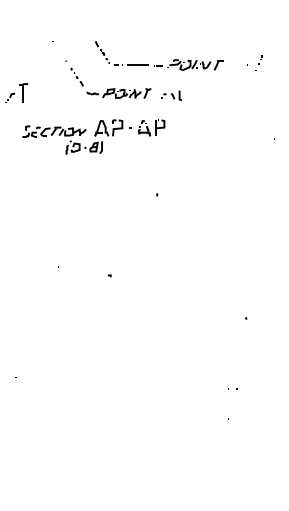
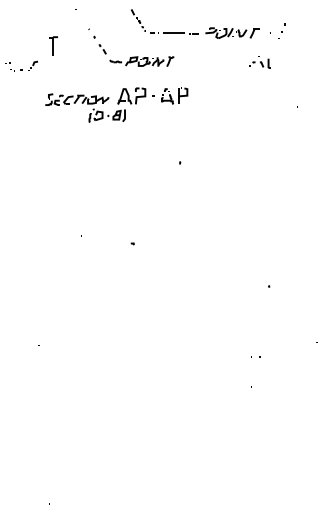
part: (159, 65) -> (195, 33), moved
part: (23, 92) -> (53, 45), moved
part: (170, 94) -> (259, 62), moved

